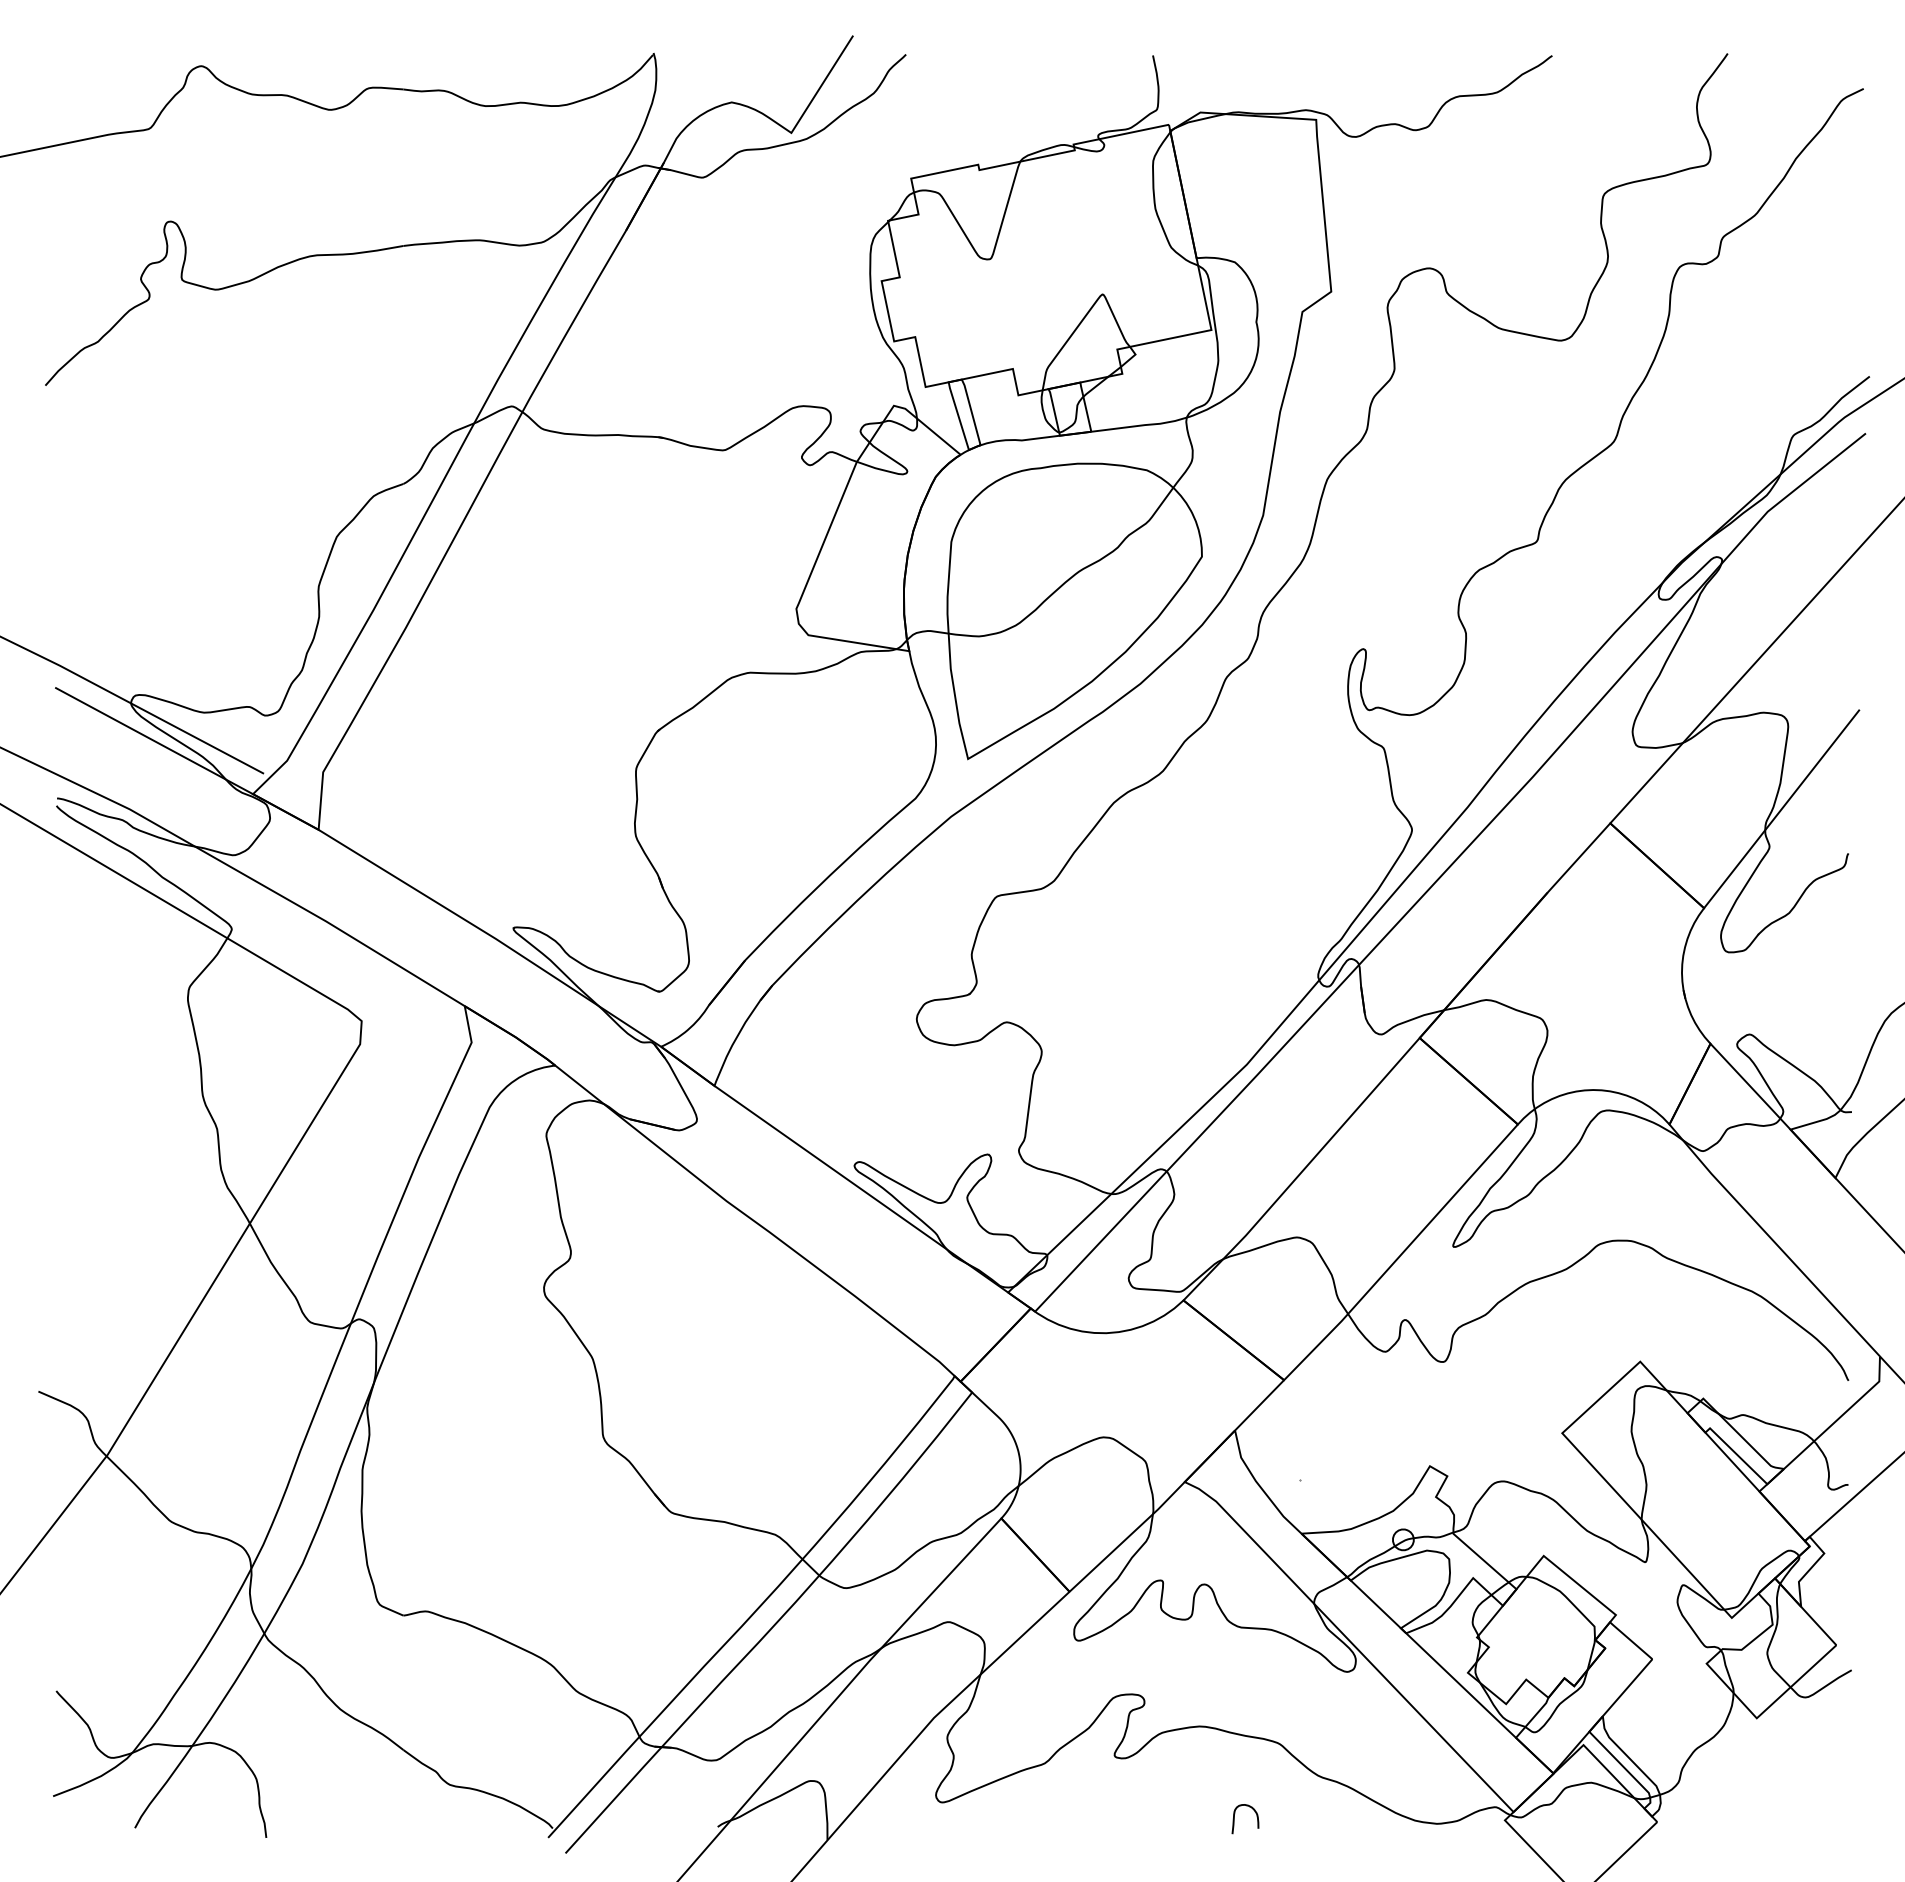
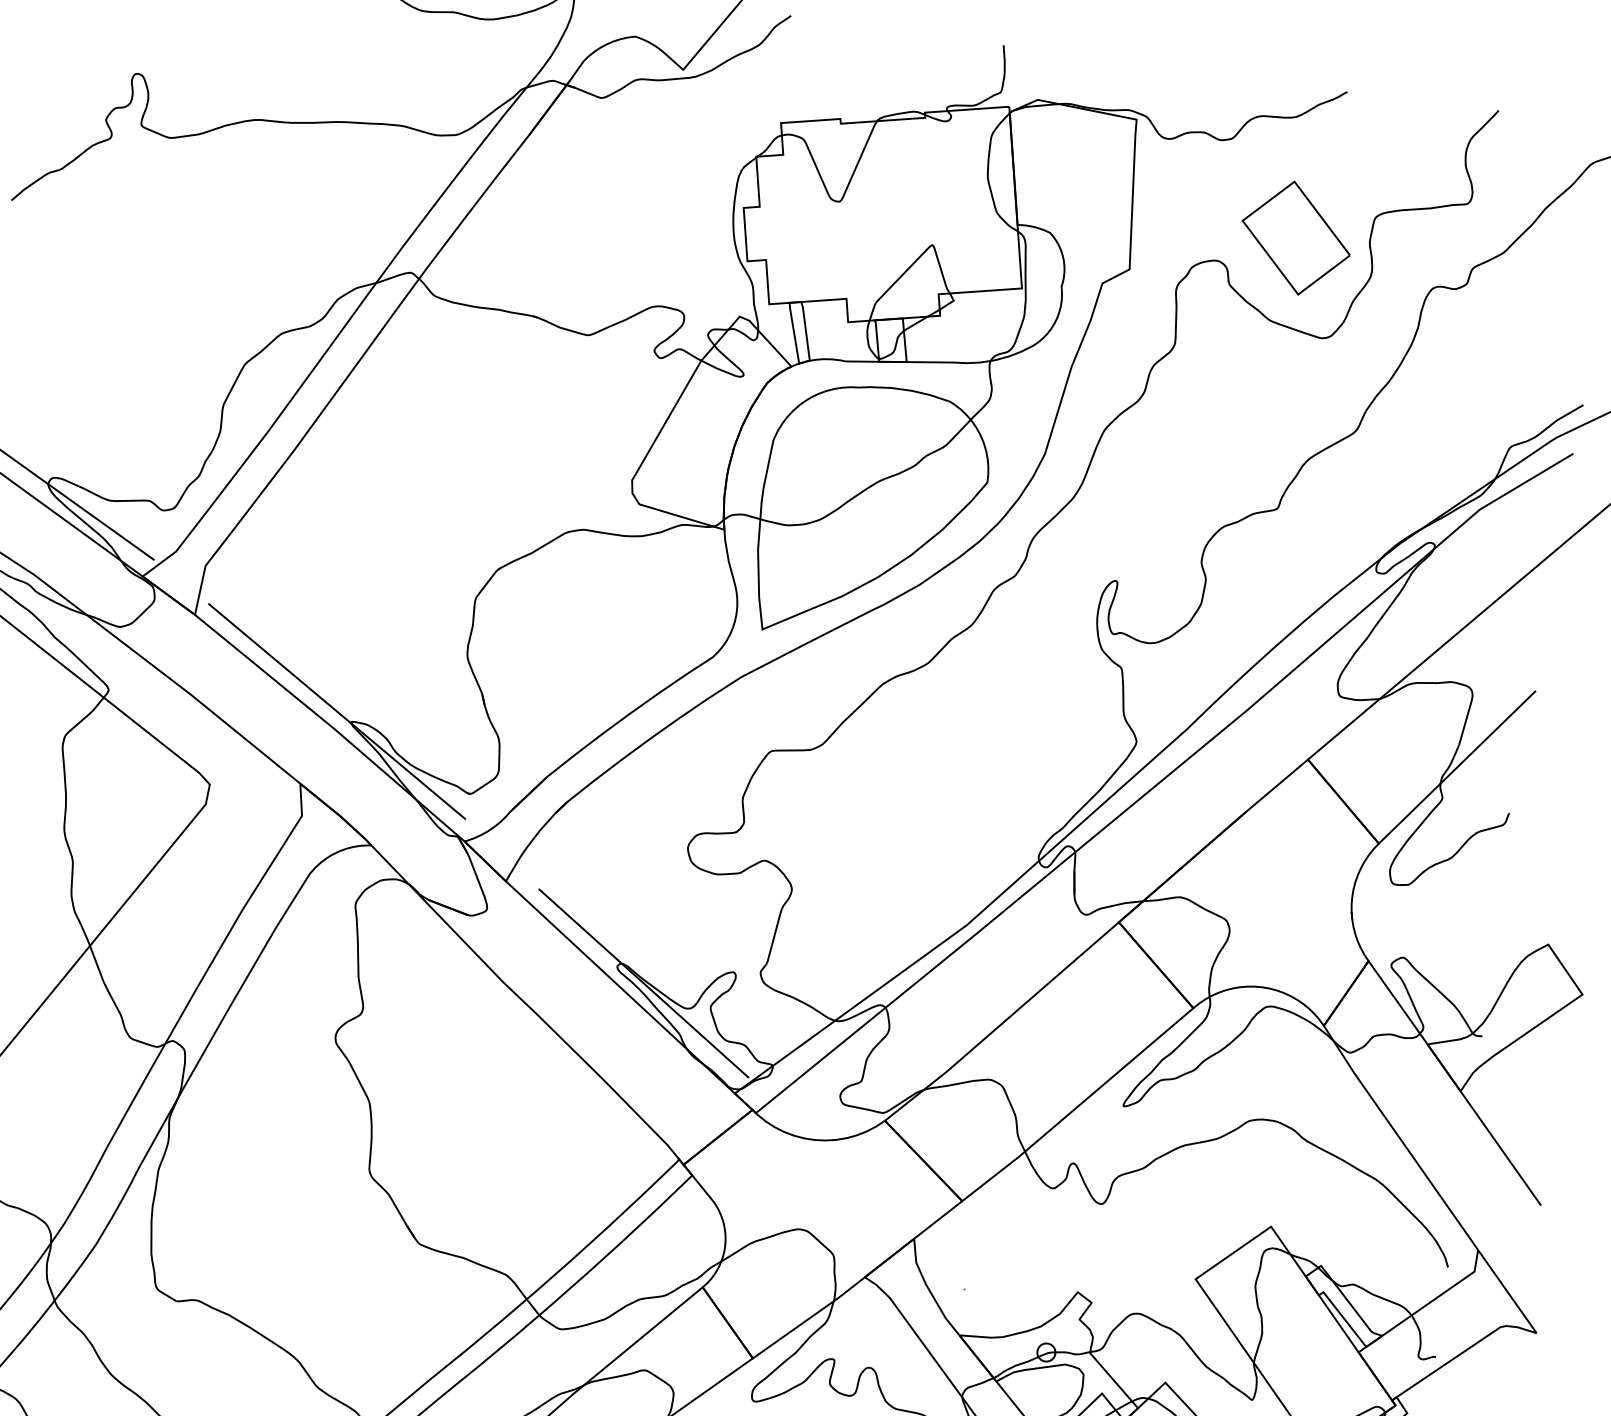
part: (1515, 230) -> (1295, 238), added
line: (495, 917) -> (337, 710), added
line: (886, 1180) -> (643, 982), added

